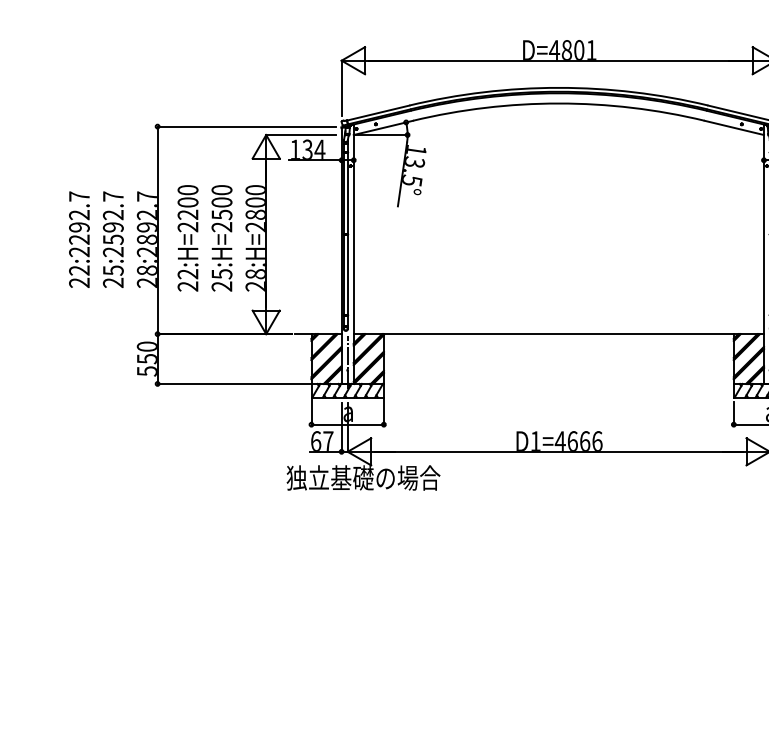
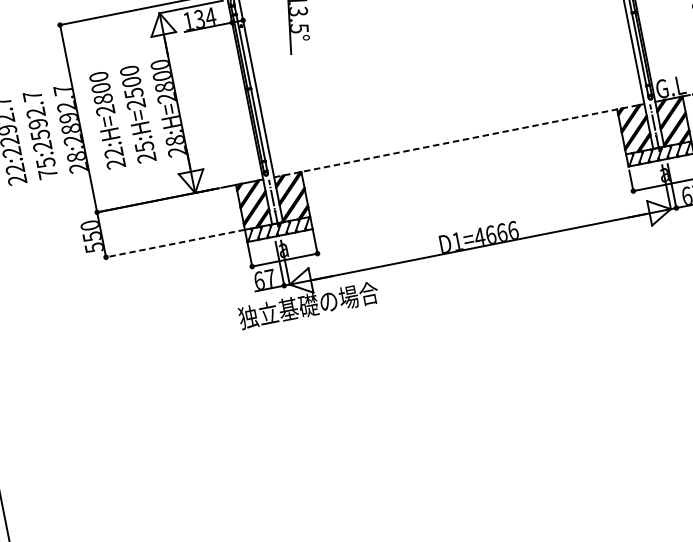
text: (187, 214) -> (102, 99), 22:H=2200 -> 22:H=2800
text: (112, 282) -> (47, 173), 25:2592.7 -> 75:2592.7
line: (559, 334) -> (459, 140), solid -> dashed
line: (234, 383) -> (175, 243), solid -> dashed

